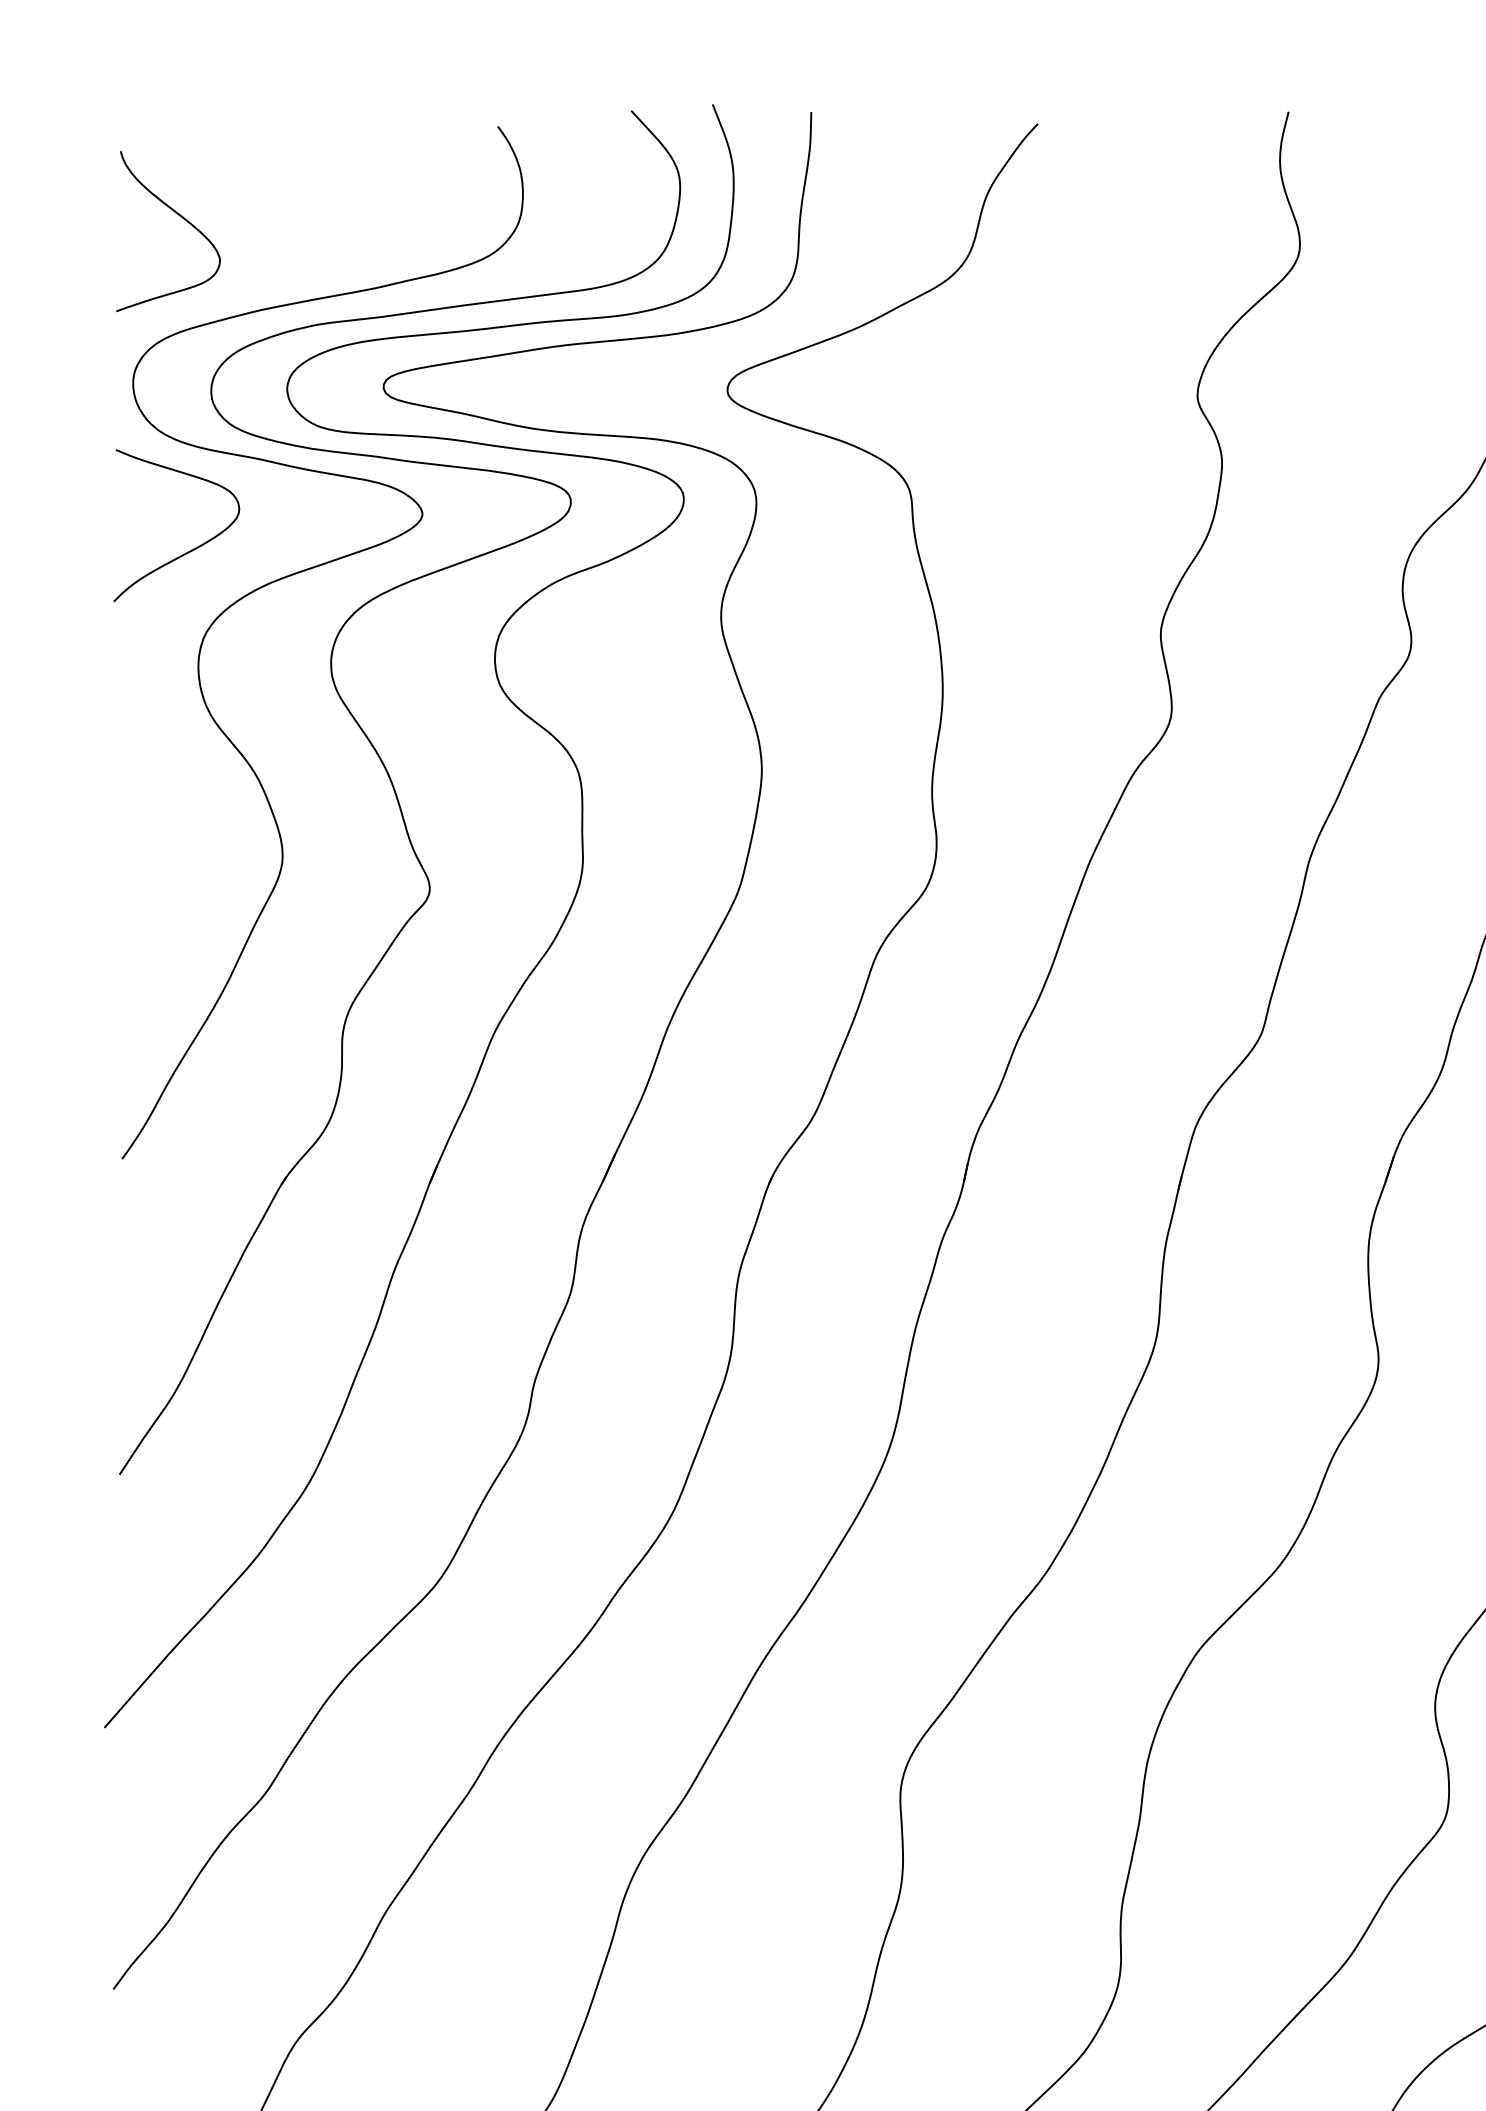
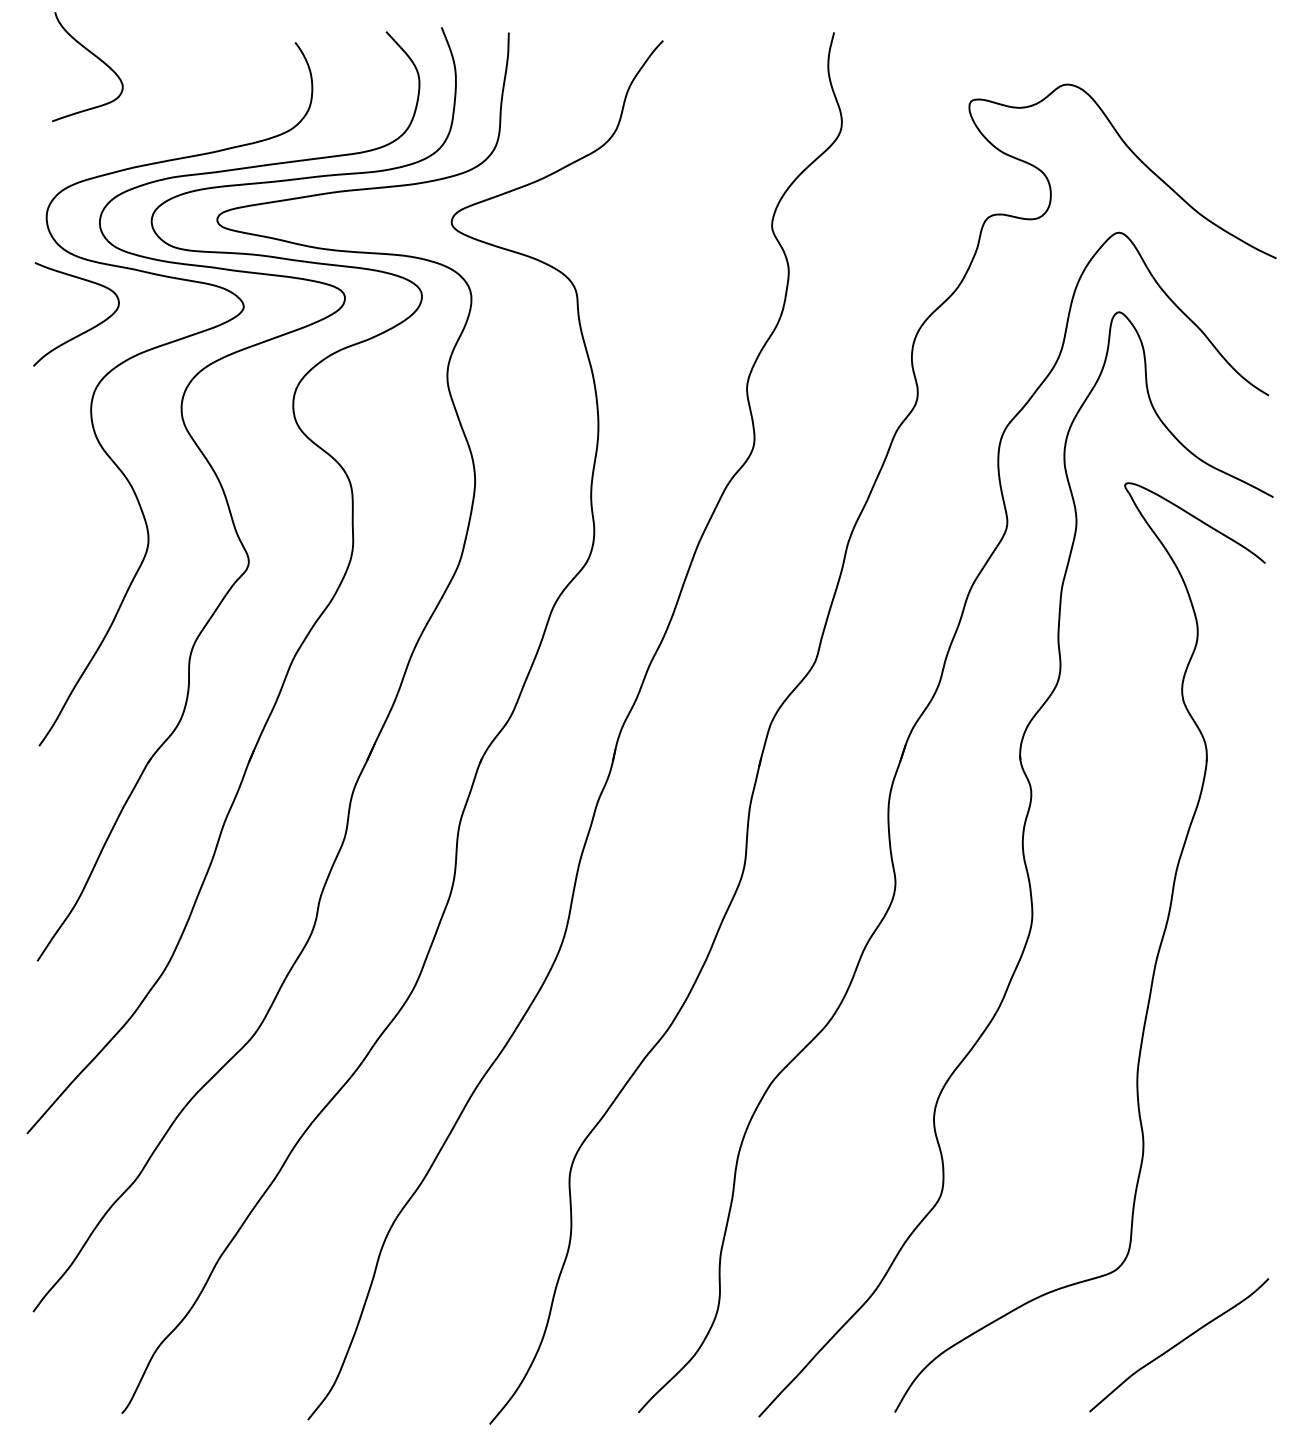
curve: (179, 217) -> (95, 57), moved

